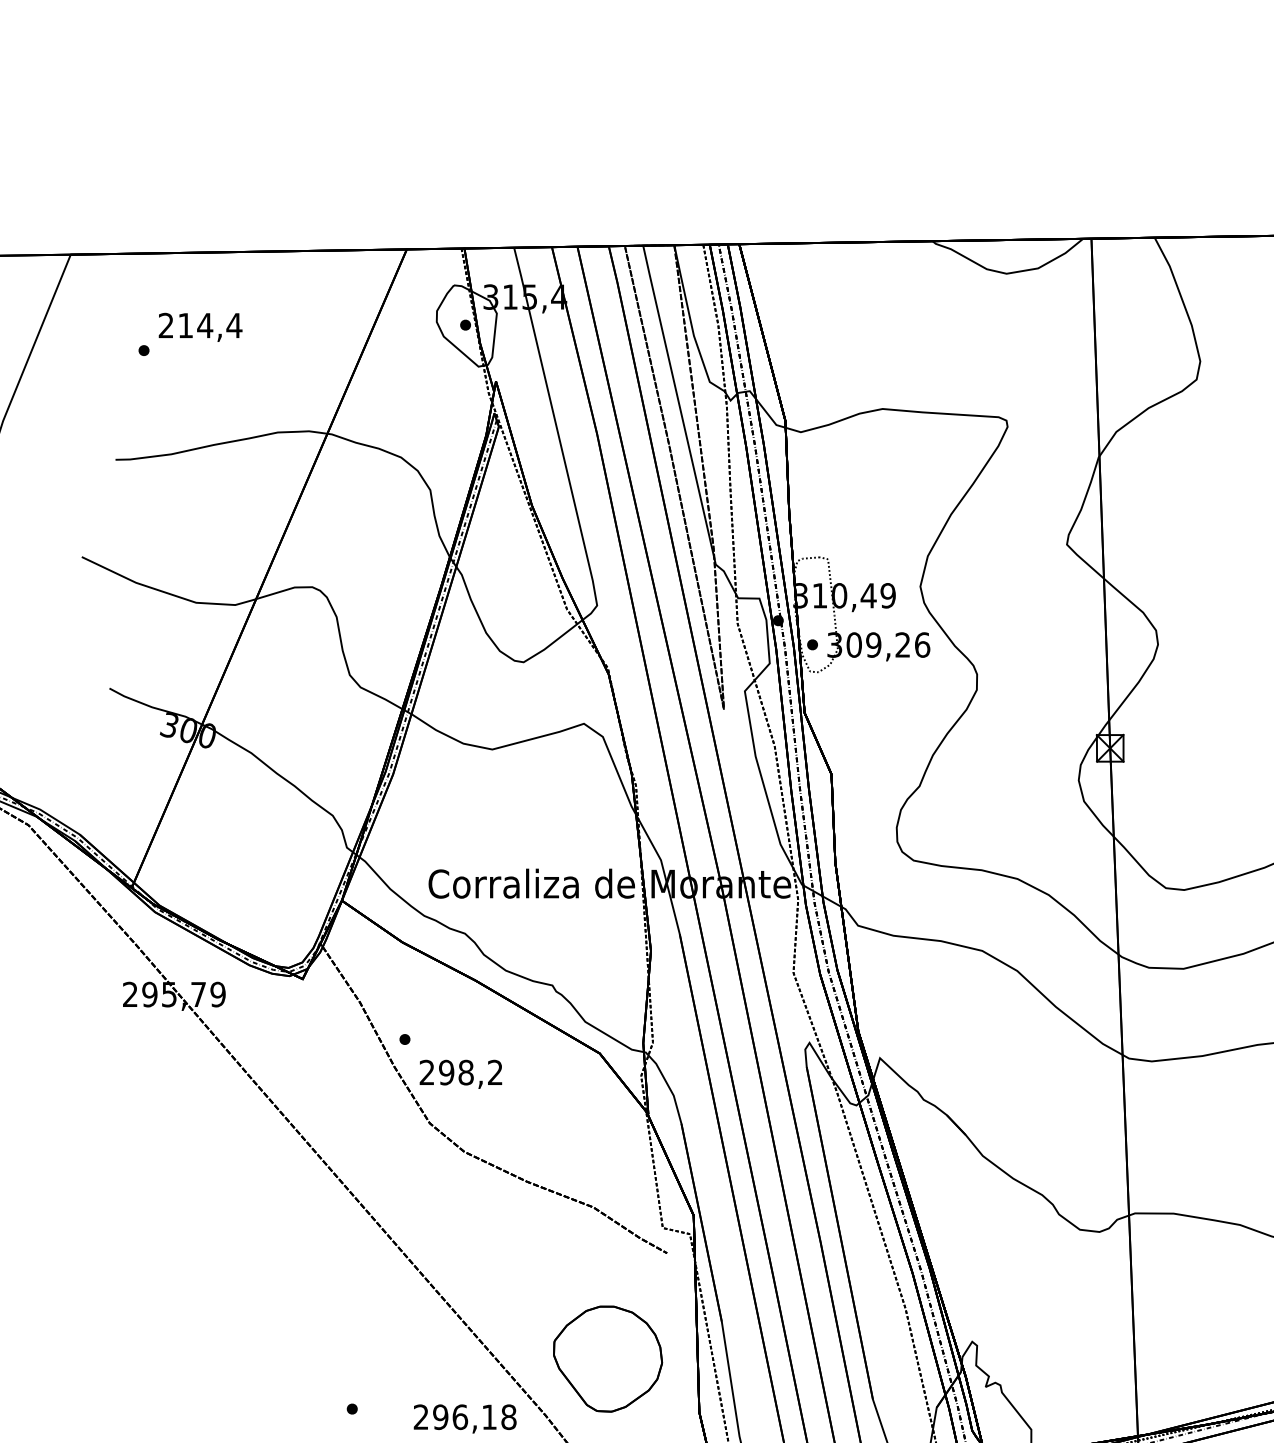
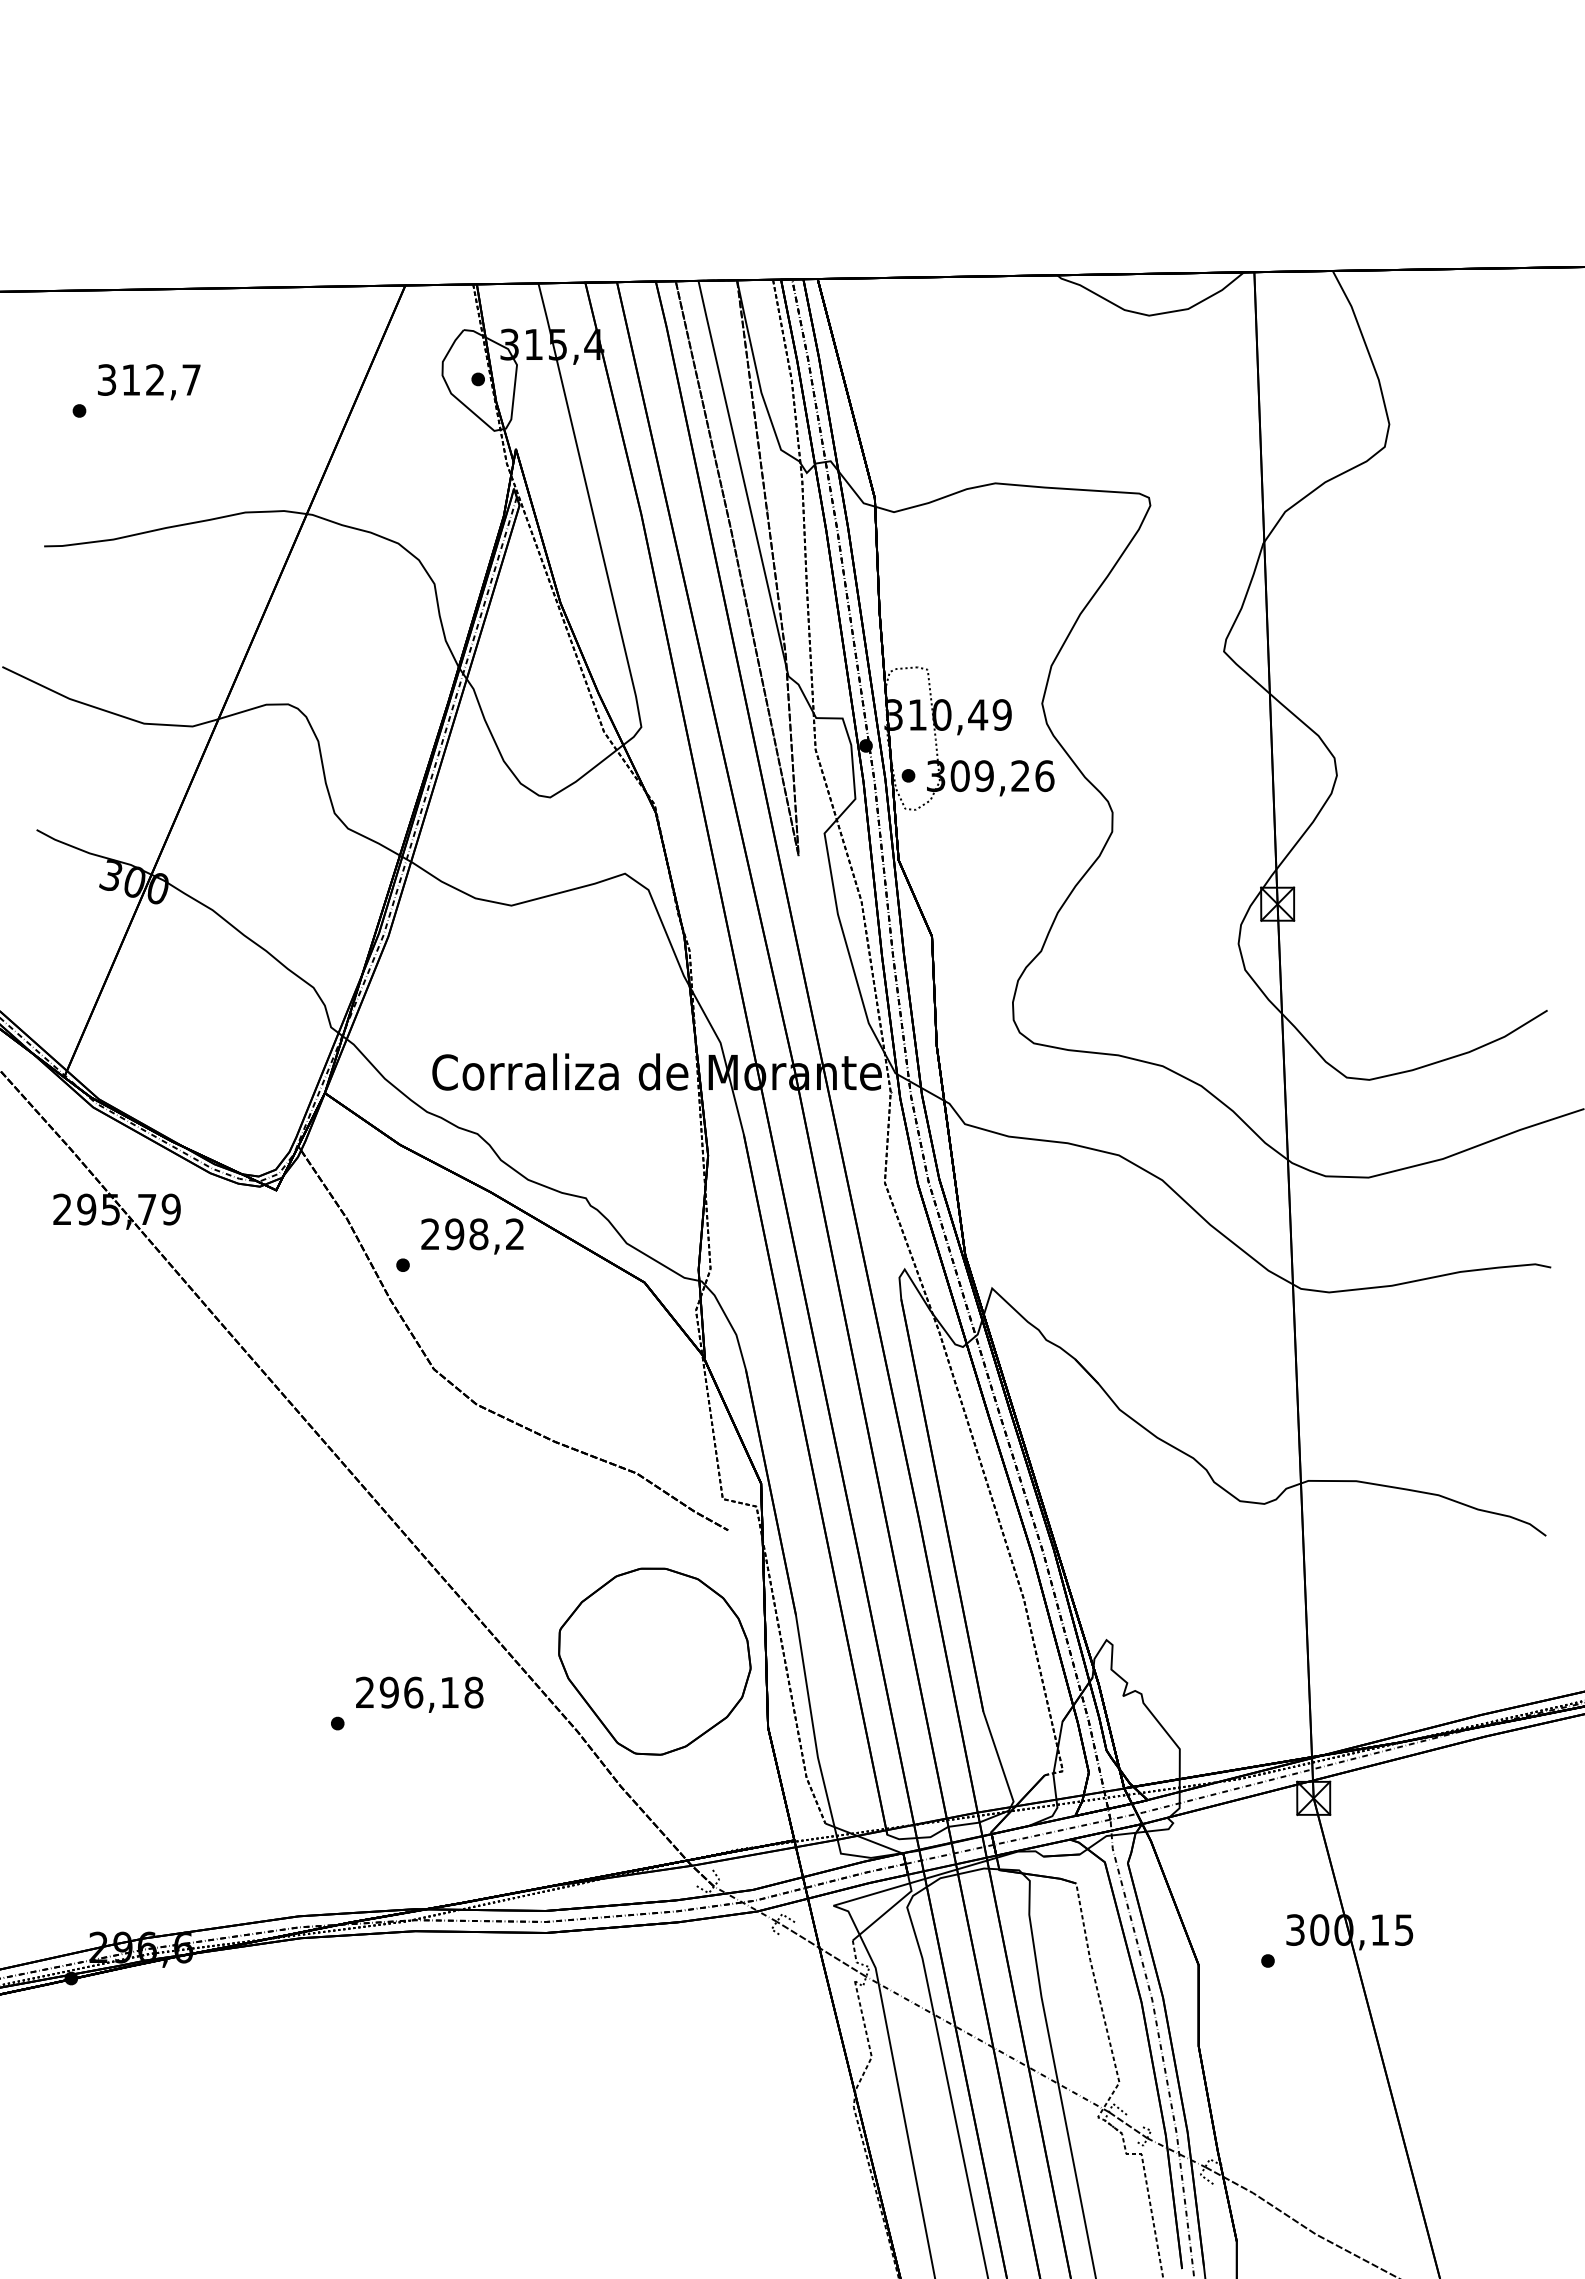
text: (200, 325) -> (149, 379), 214,4 -> 312,7
text: (460, 1074) -> (472, 1236), moved
part: (607, 1359) -> (654, 1661), size x1.43
text: (465, 1418) -> (419, 1694), moved

